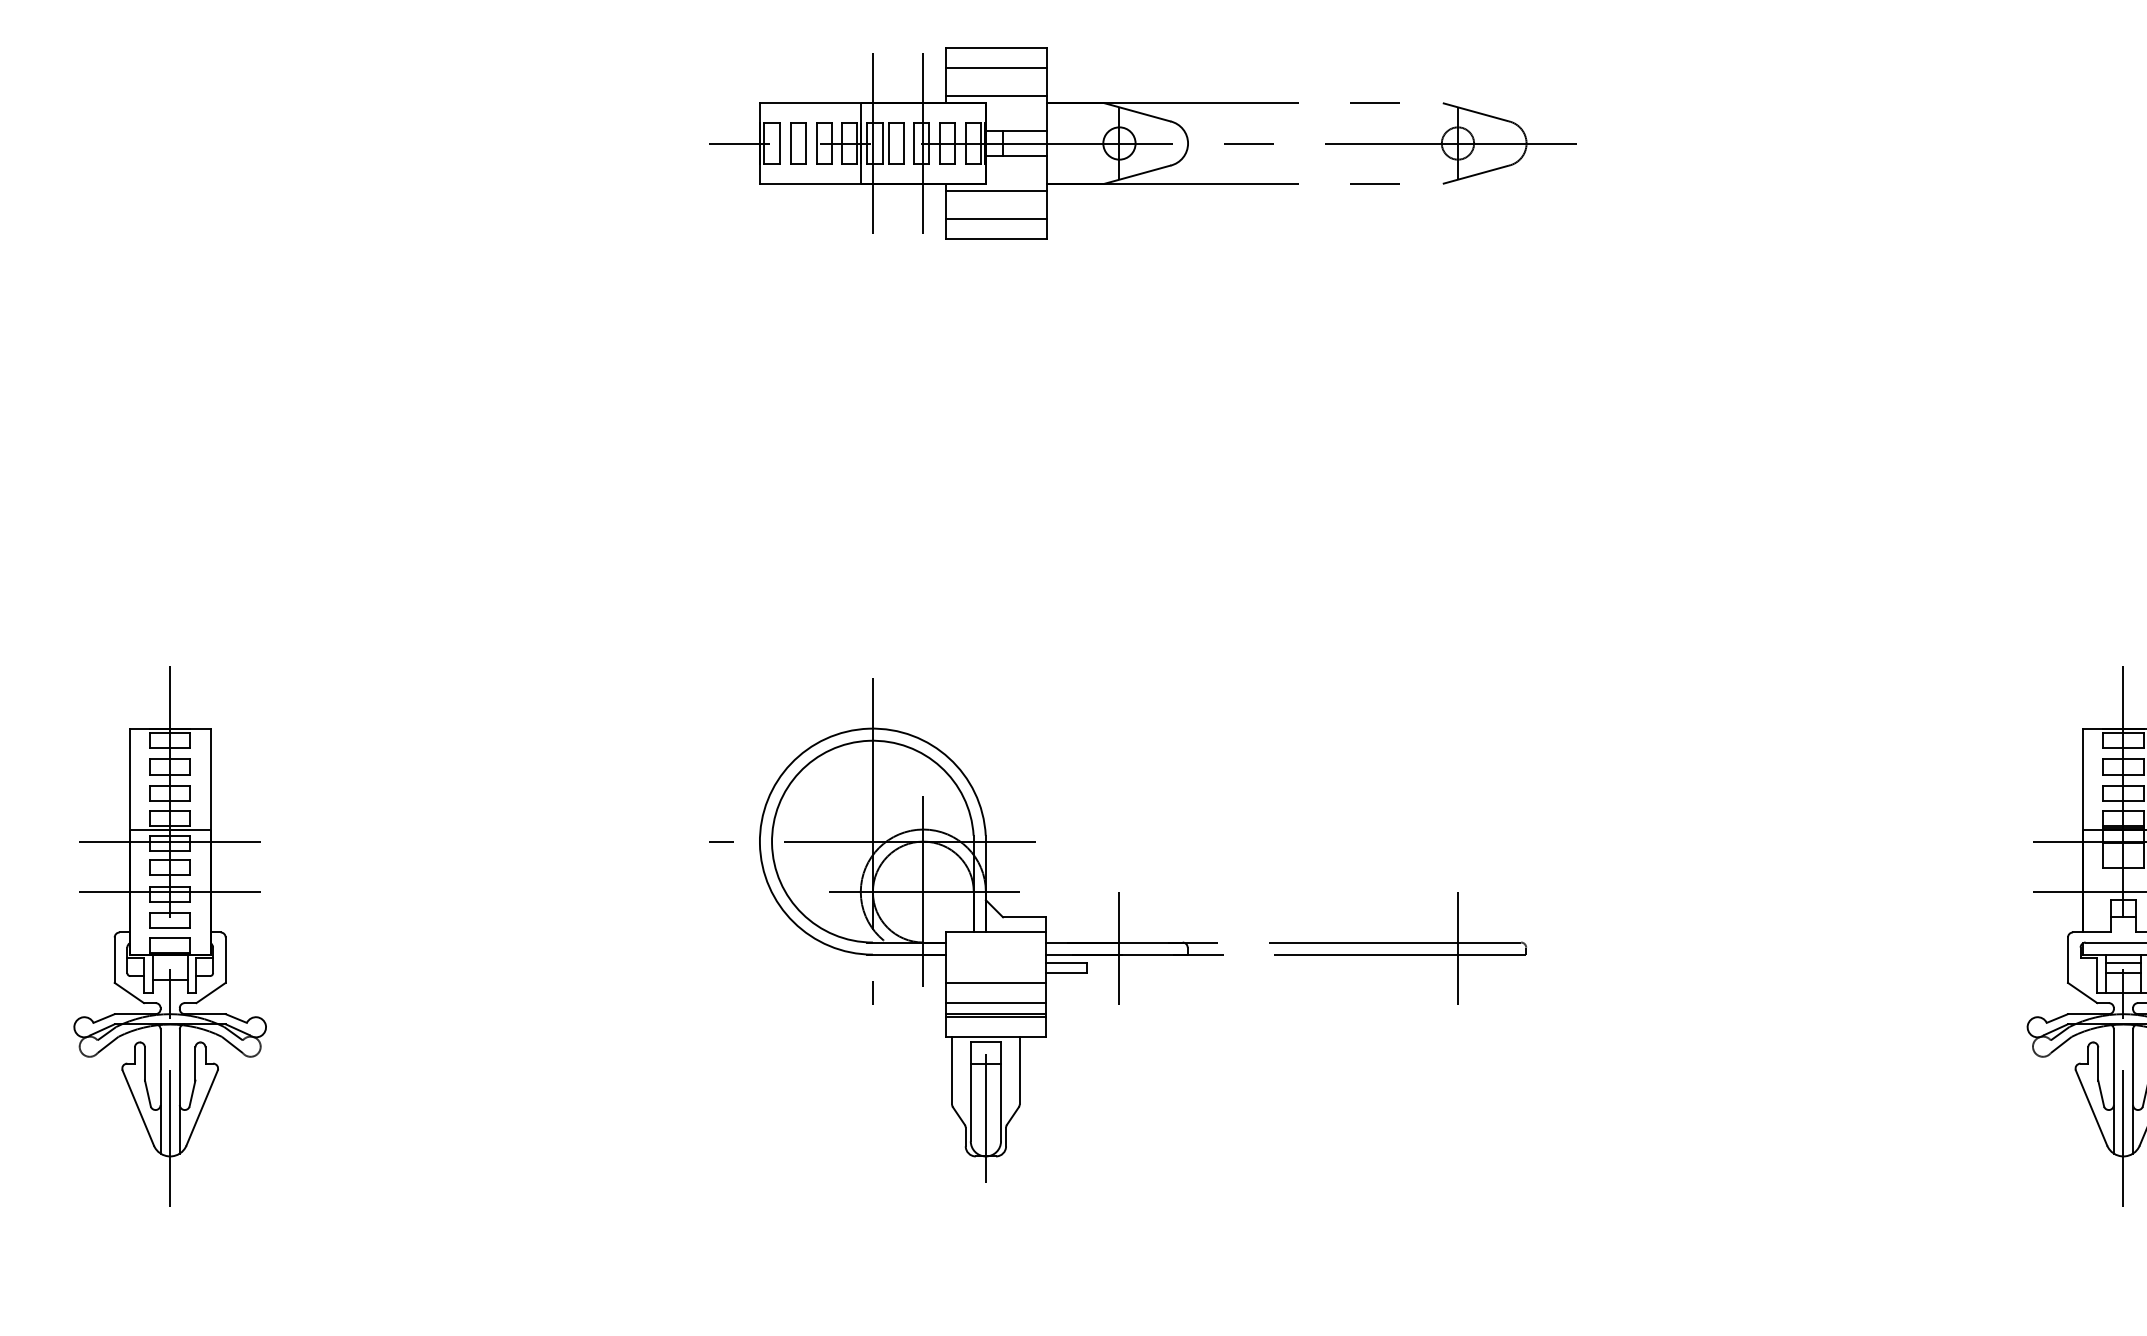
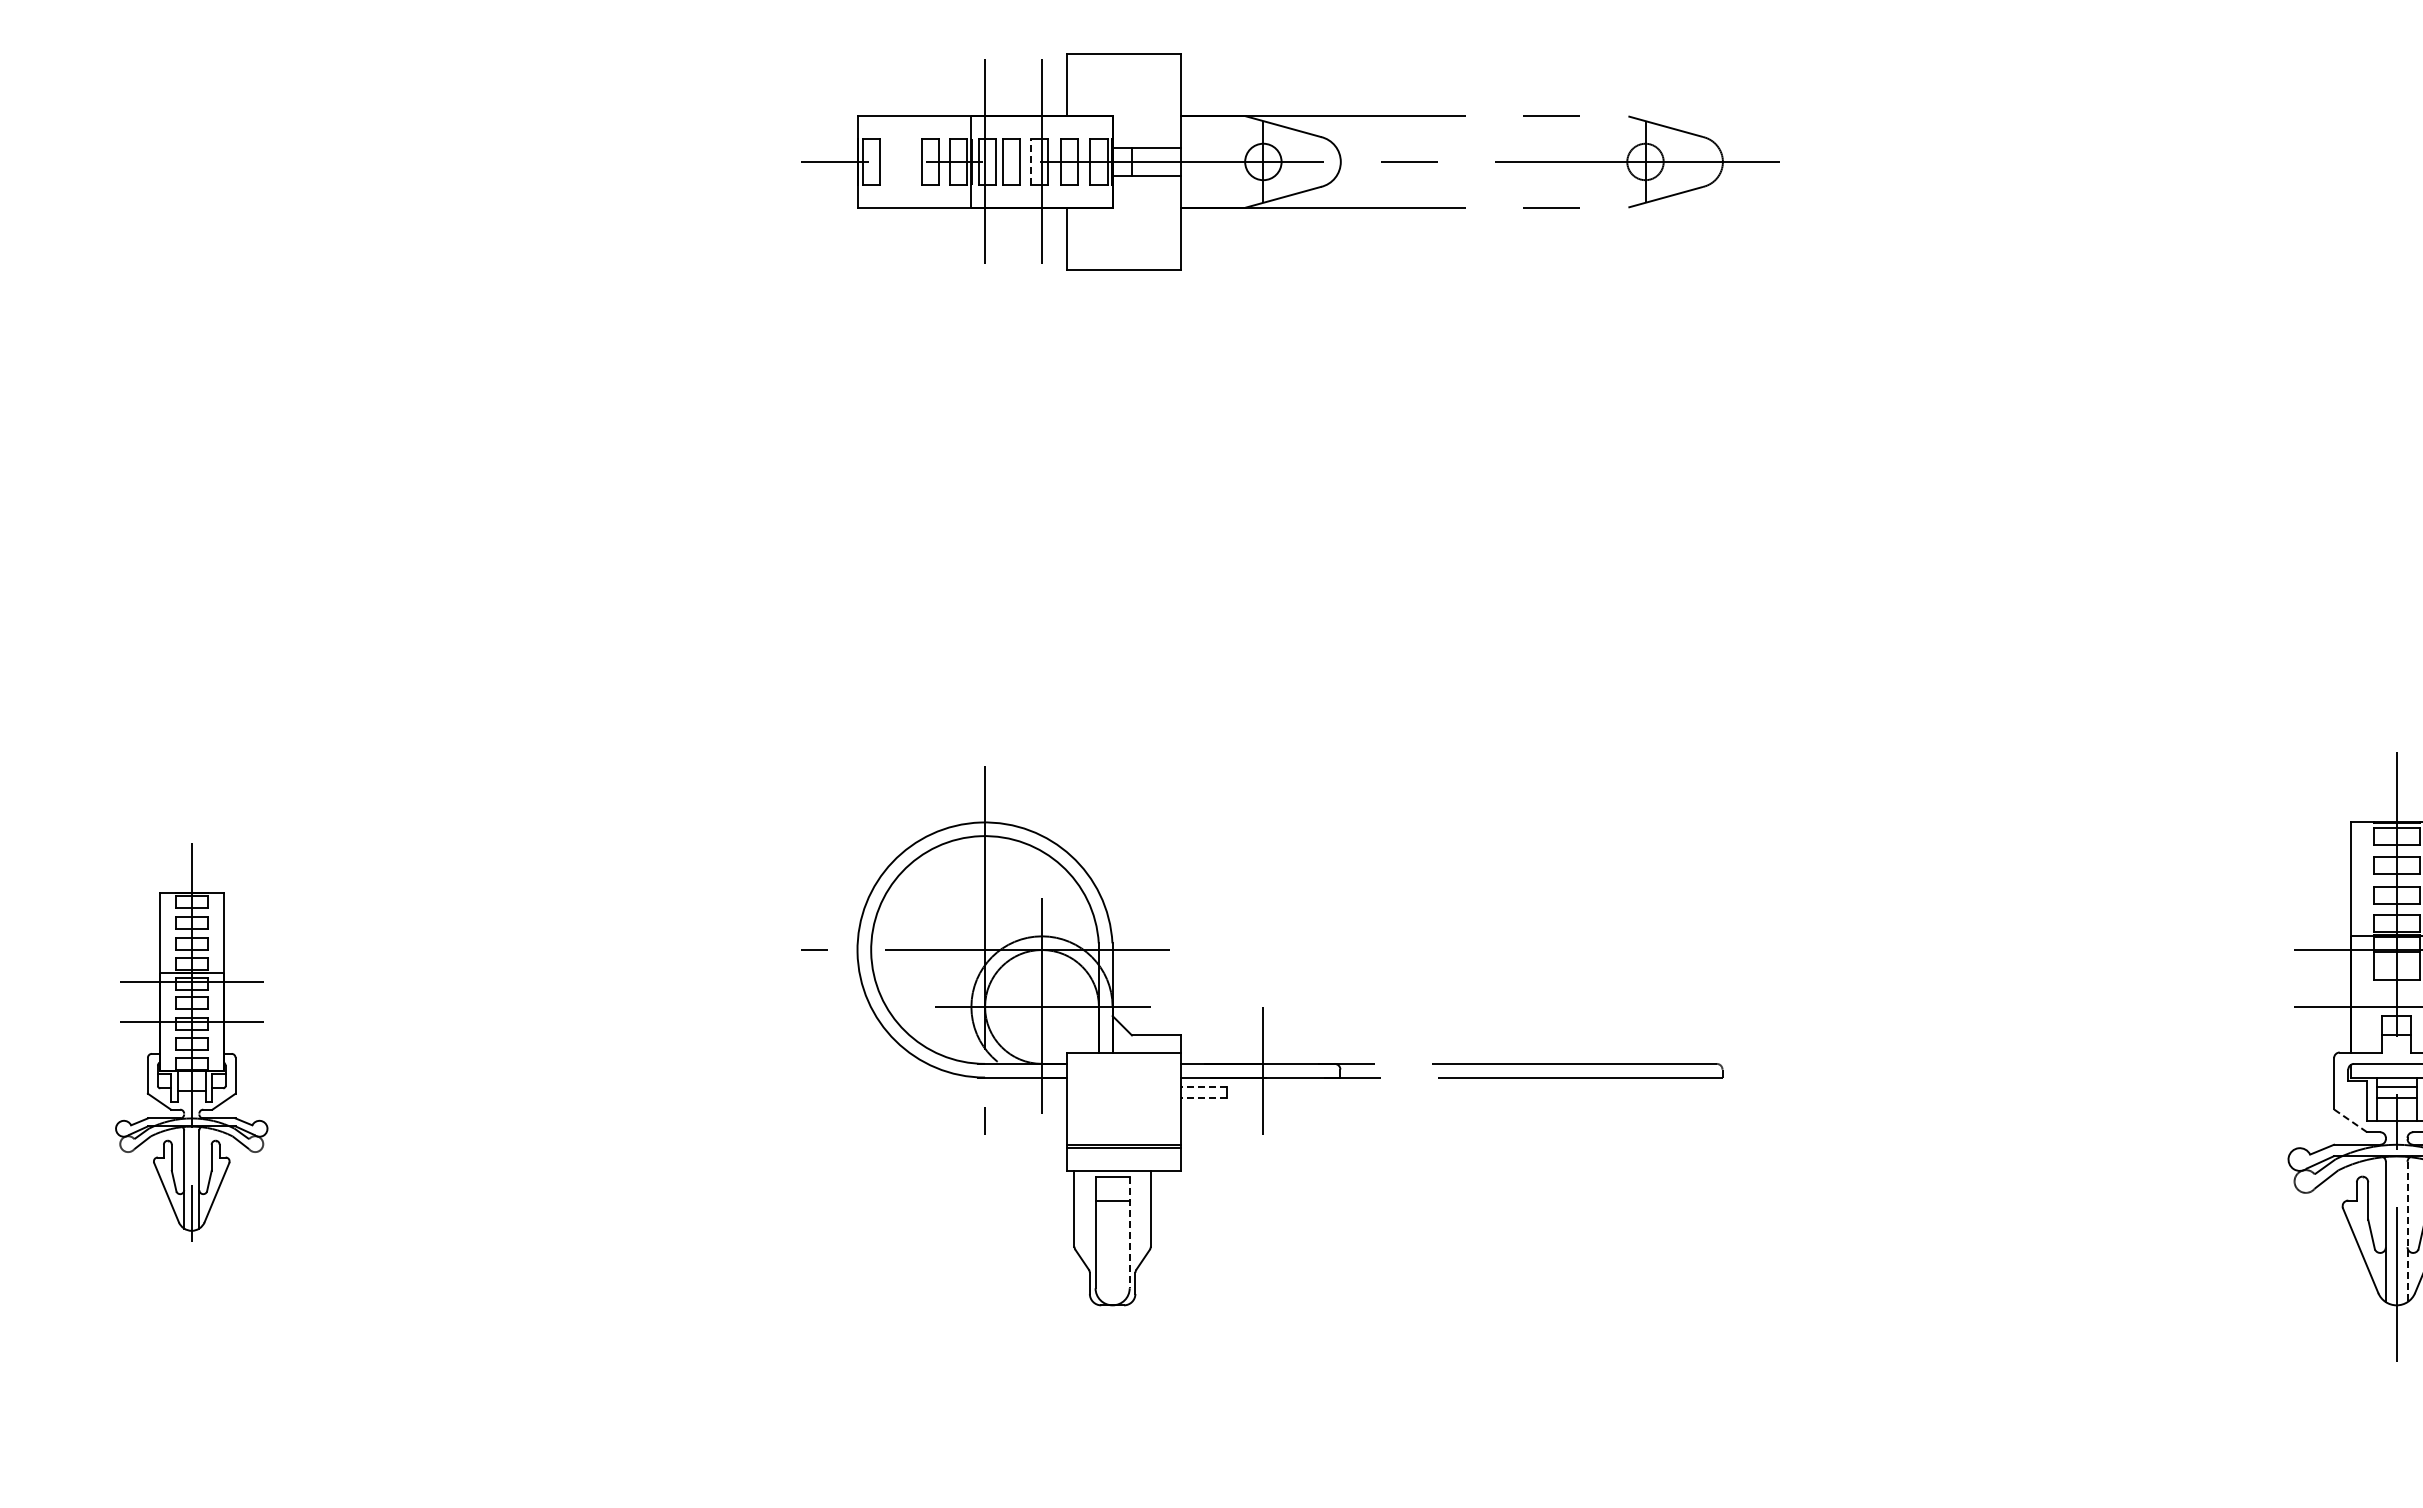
line: (996, 67) -> (1124, 76), removed
line: (996, 95) -> (1124, 107), removed
part: (797, 143) -> (900, 161), removed
line: (914, 143) -> (1031, 161), solid -> dashed
line: (996, 191) -> (1124, 216), removed
line: (996, 219) -> (1124, 247), removed
part: (169, 935) -> (191, 1056), size x0.7
line: (1457, 948) -> (1645, 1070), removed
line: (1066, 962) -> (1203, 1086), solid -> dashed
line: (1066, 973) -> (1203, 1098), solid -> dashed
line: (995, 982) -> (1123, 1109), removed
line: (2082, 992) -> (2350, 1120), solid -> dashed
line: (995, 1003) -> (1123, 1132), removed
line: (1000, 1091) -> (1129, 1232), solid -> dashed
line: (2133, 1091) -> (2407, 1232), solid -> dashed
line: (985, 1118) -> (1112, 1262), removed

